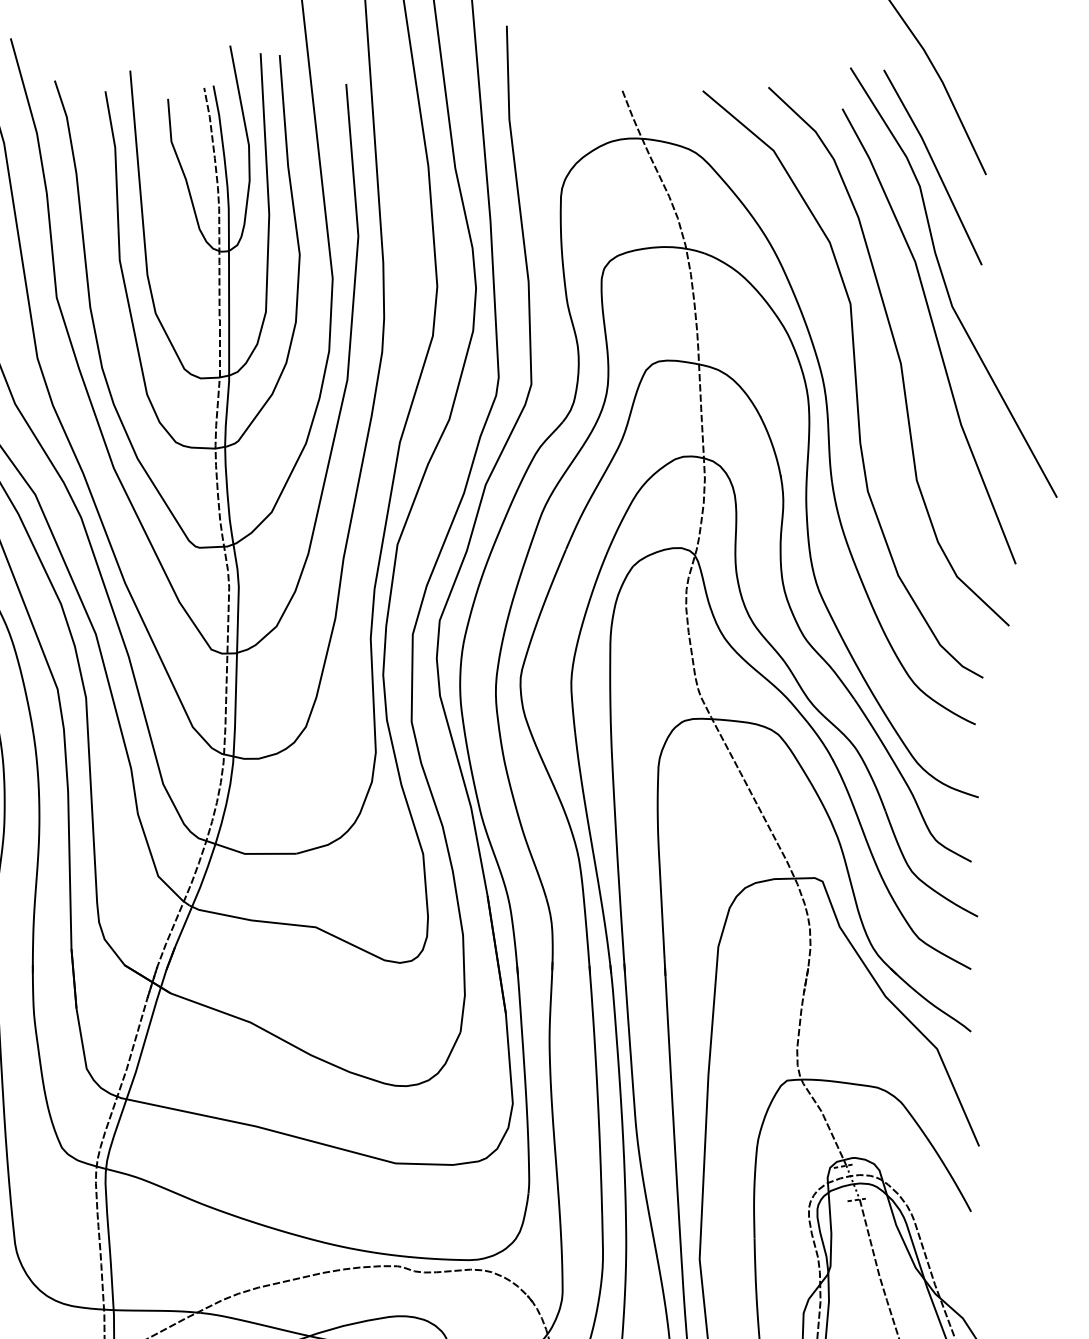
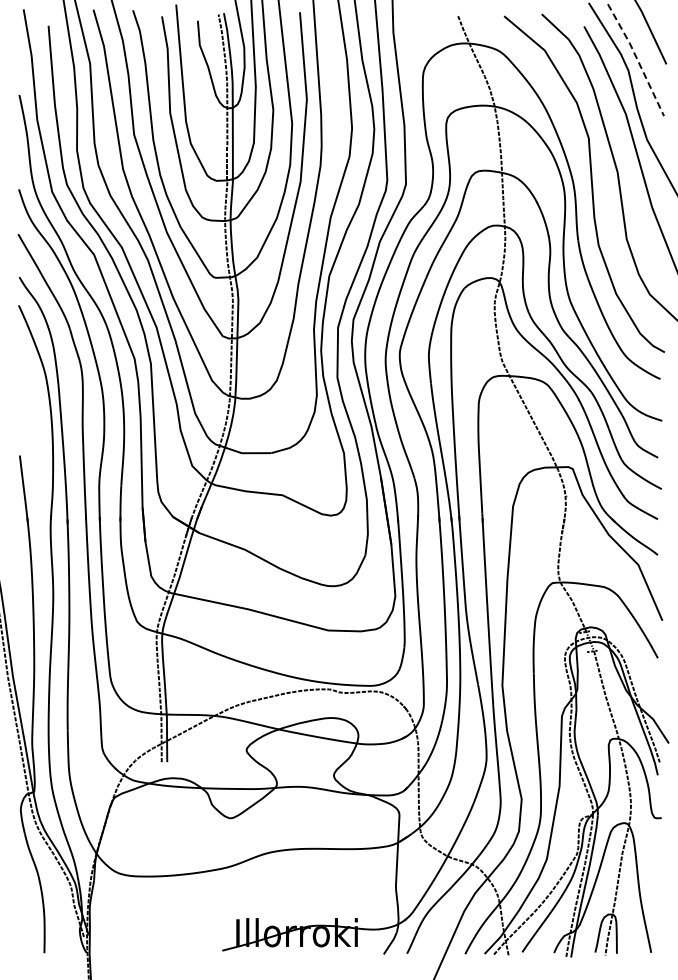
line: (935, 166) -> (637, 59), solid -> dashed

